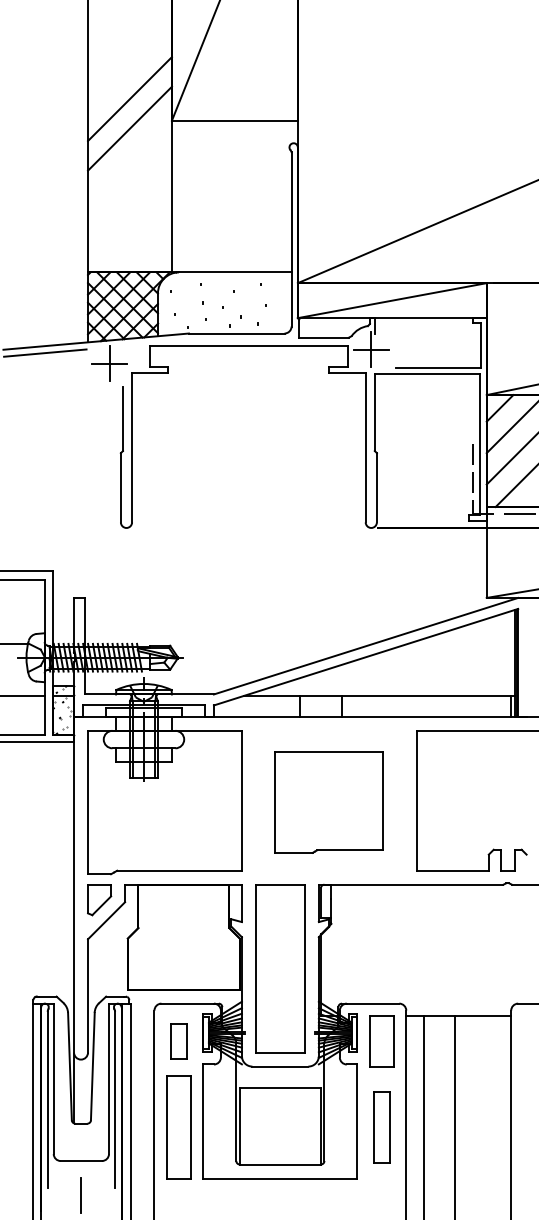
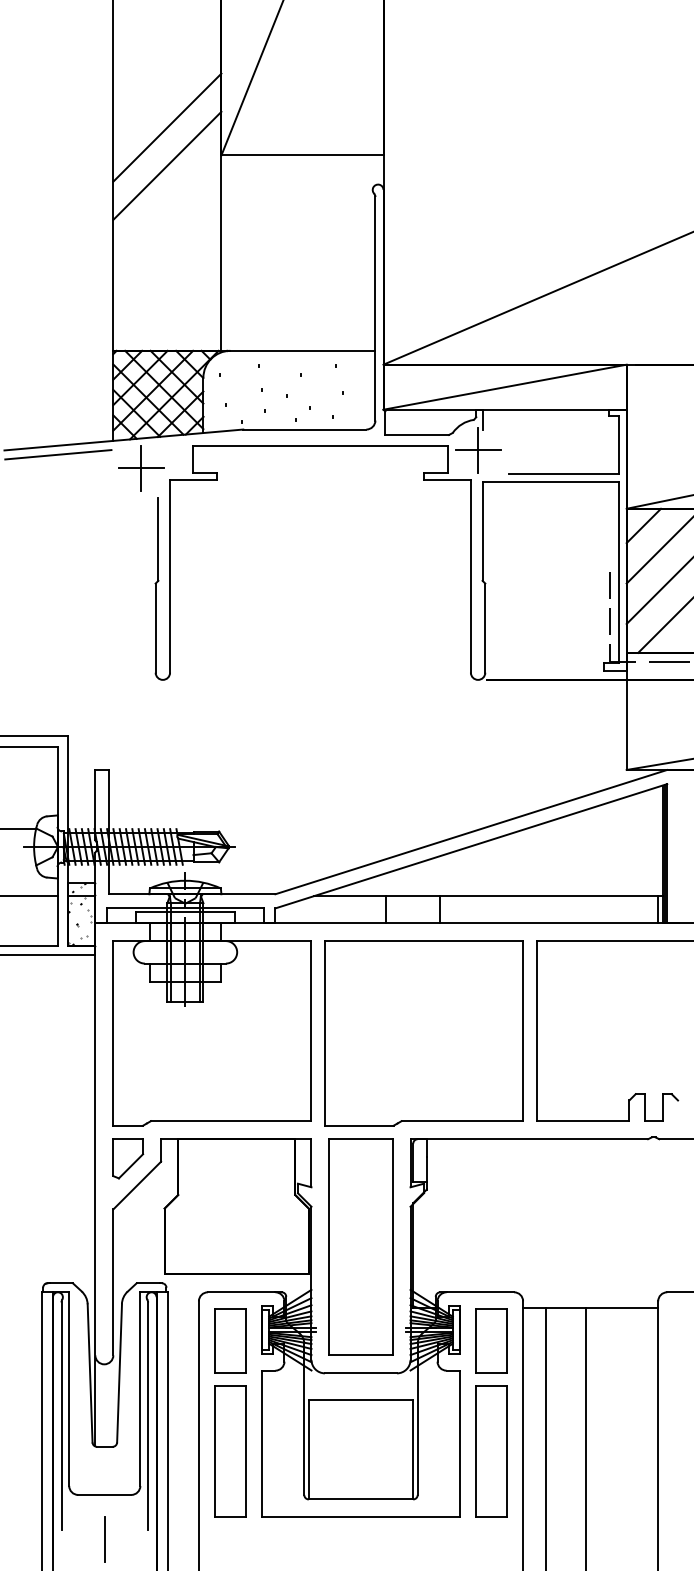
part: (328, 802) -> (422, 1033), size x1.43
part: (178, 1041) -> (229, 1341), size x1.43
part: (381, 1127) -> (491, 1451), size x1.43

